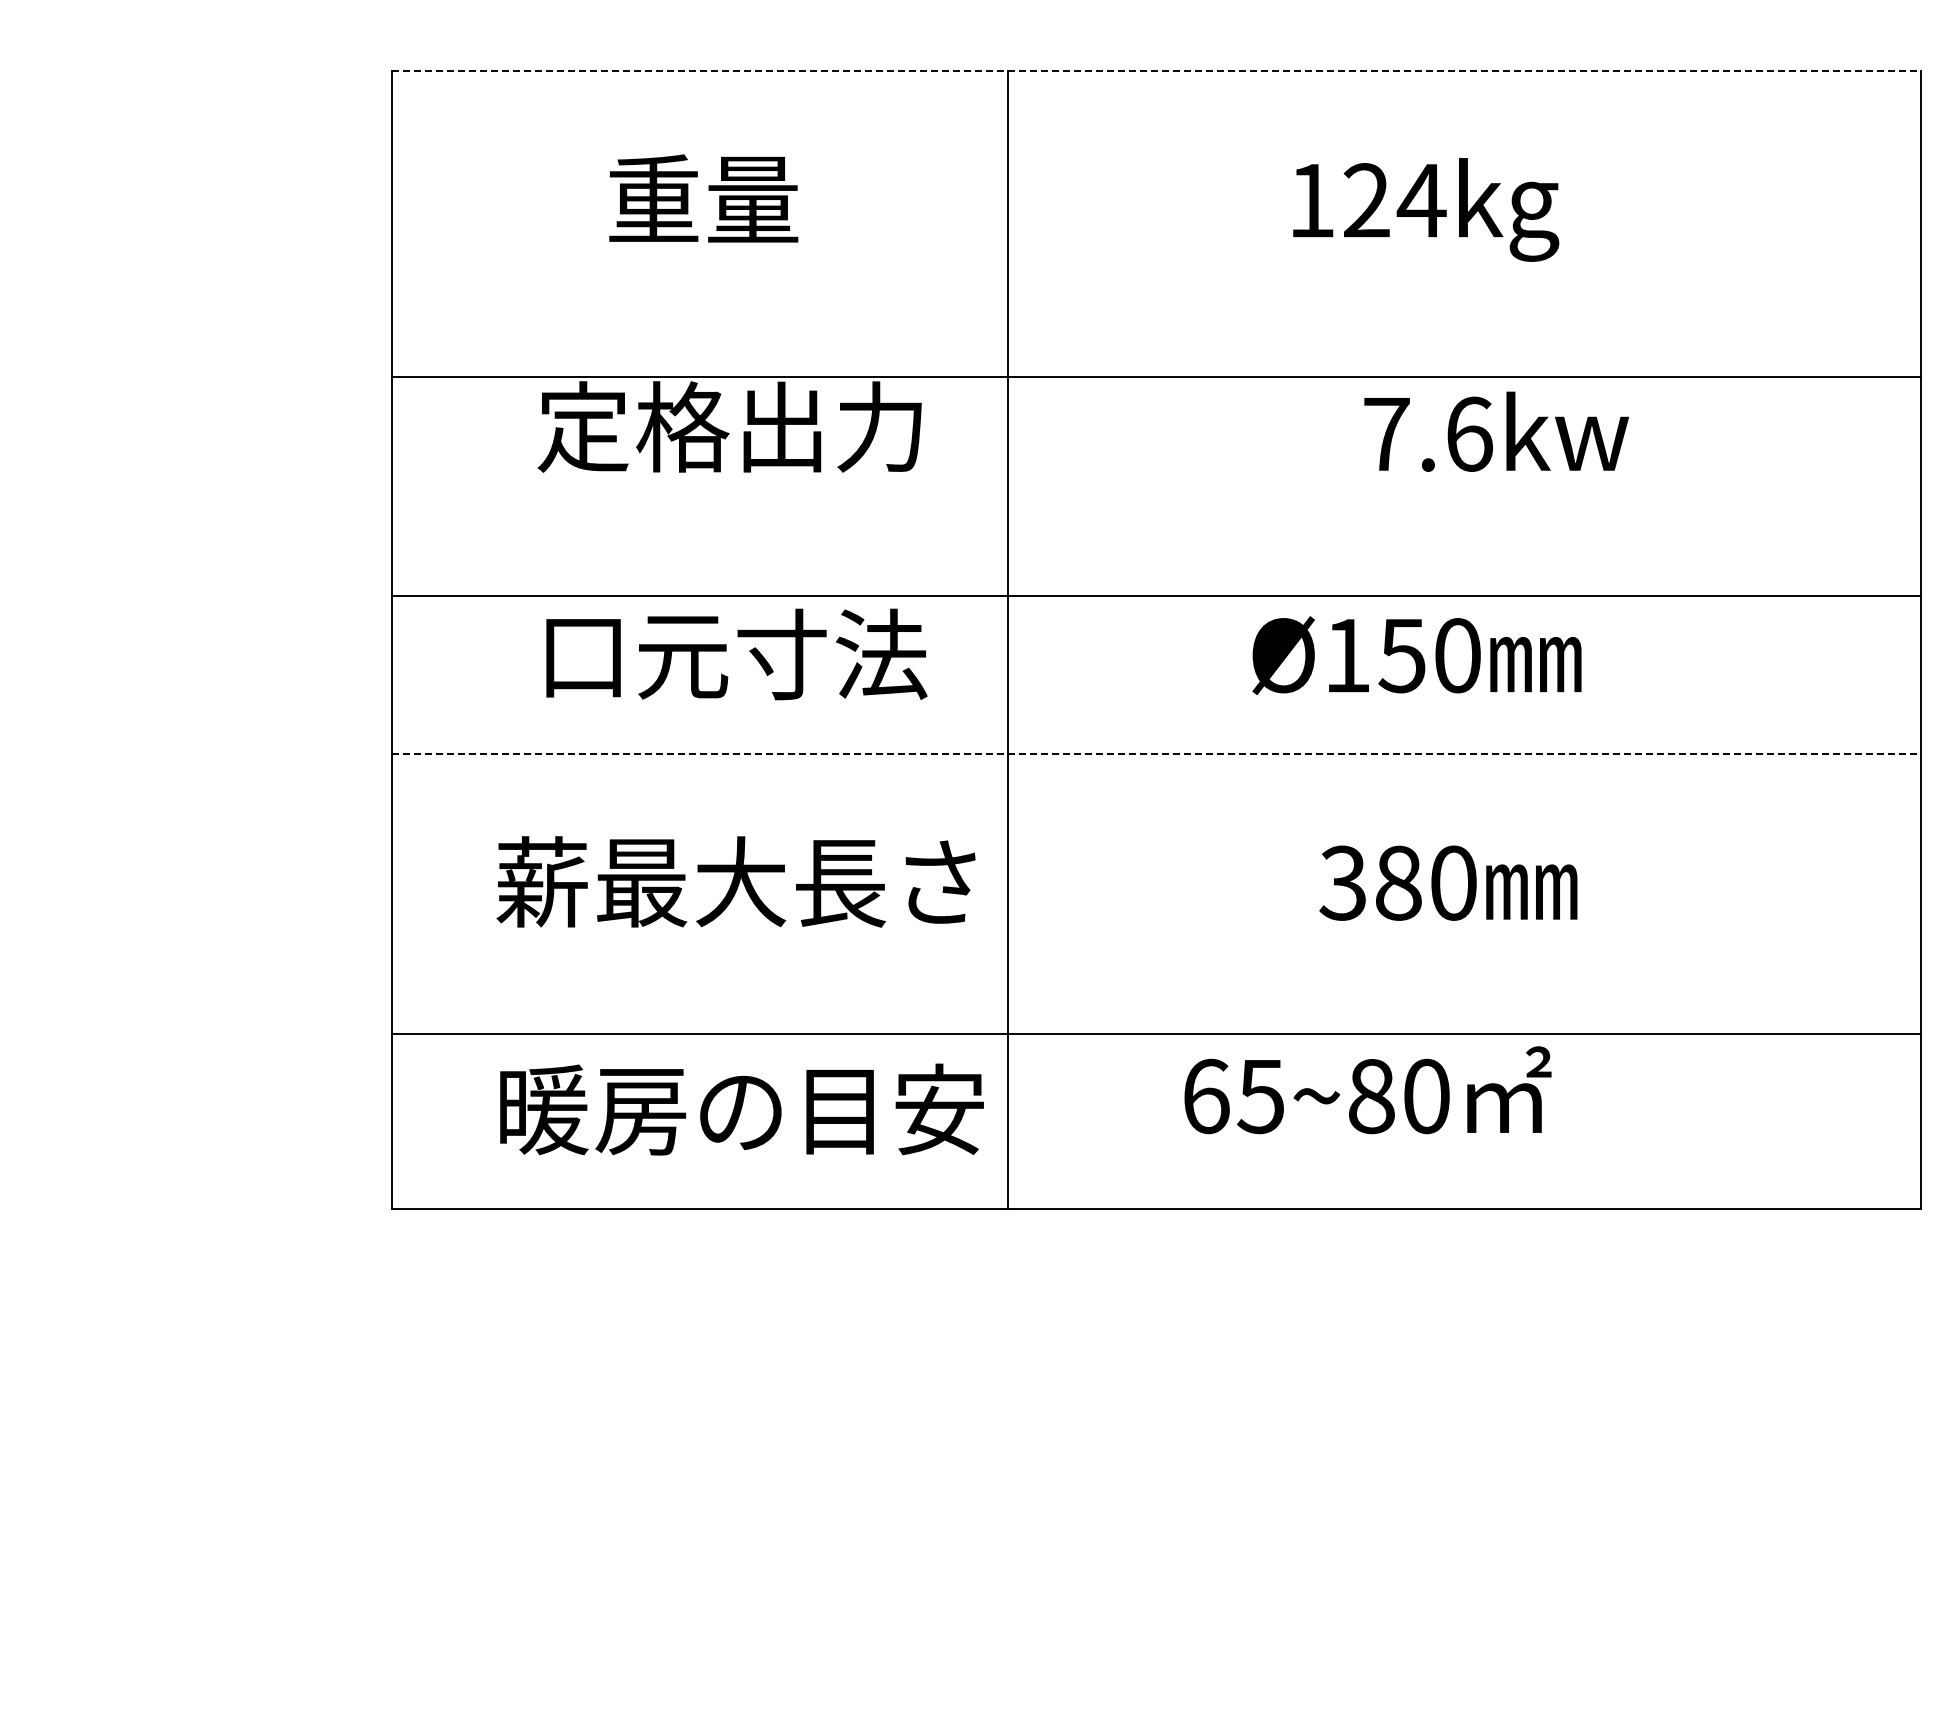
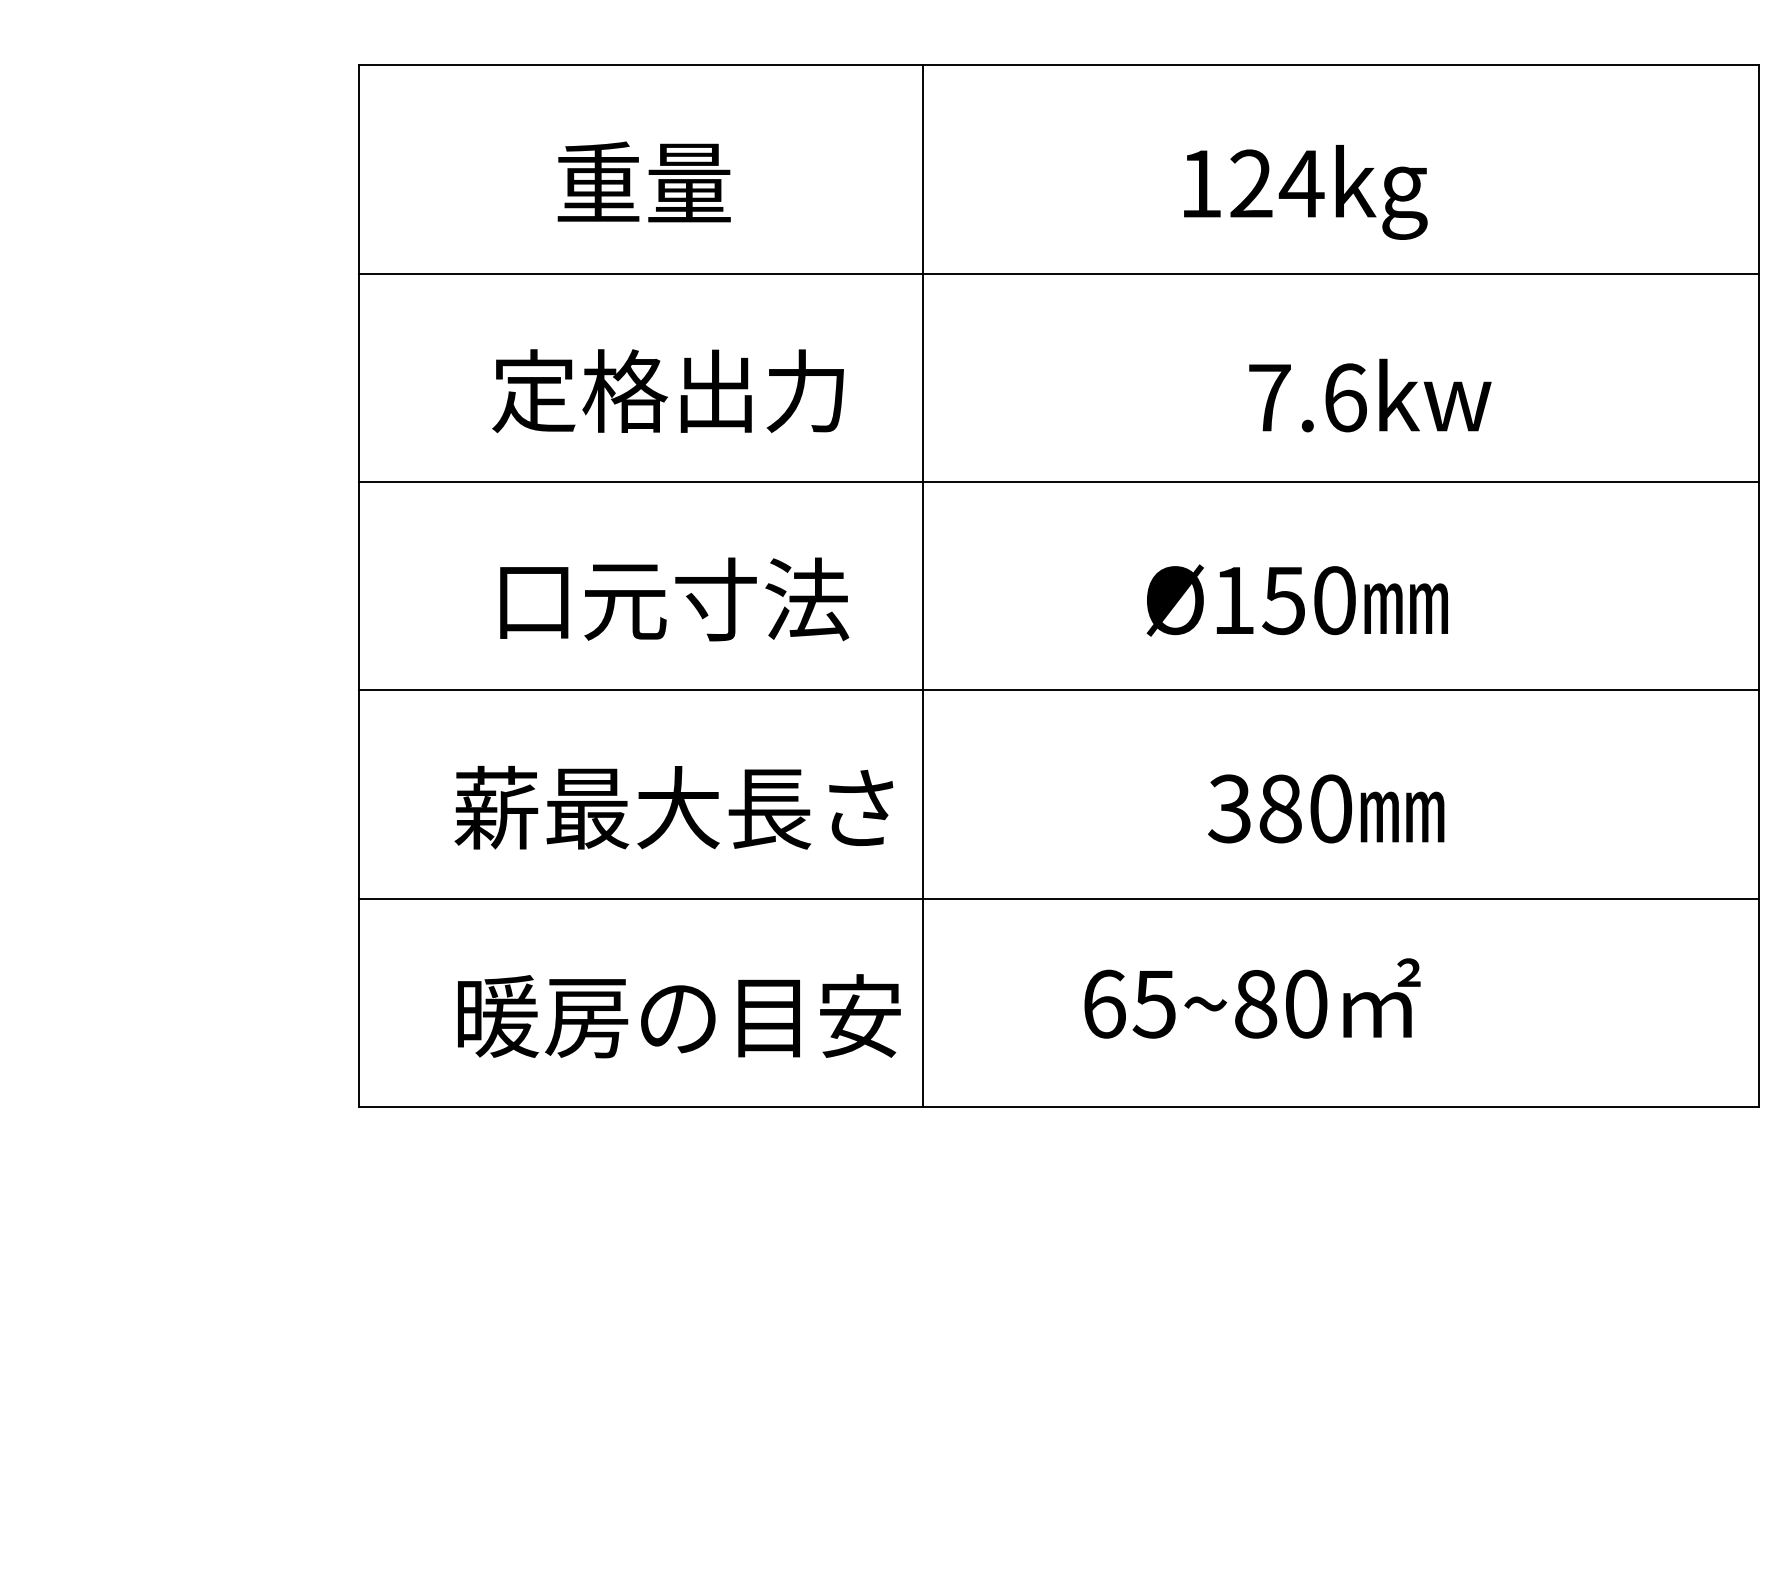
line: (1157, 71) -> (1059, 65), dashed -> solid
line: (1156, 376) -> (1058, 273), moved
line: (1156, 596) -> (1058, 482), moved
line: (1157, 753) -> (1059, 690), dashed -> solid
line: (1156, 1034) -> (1058, 898), moved

